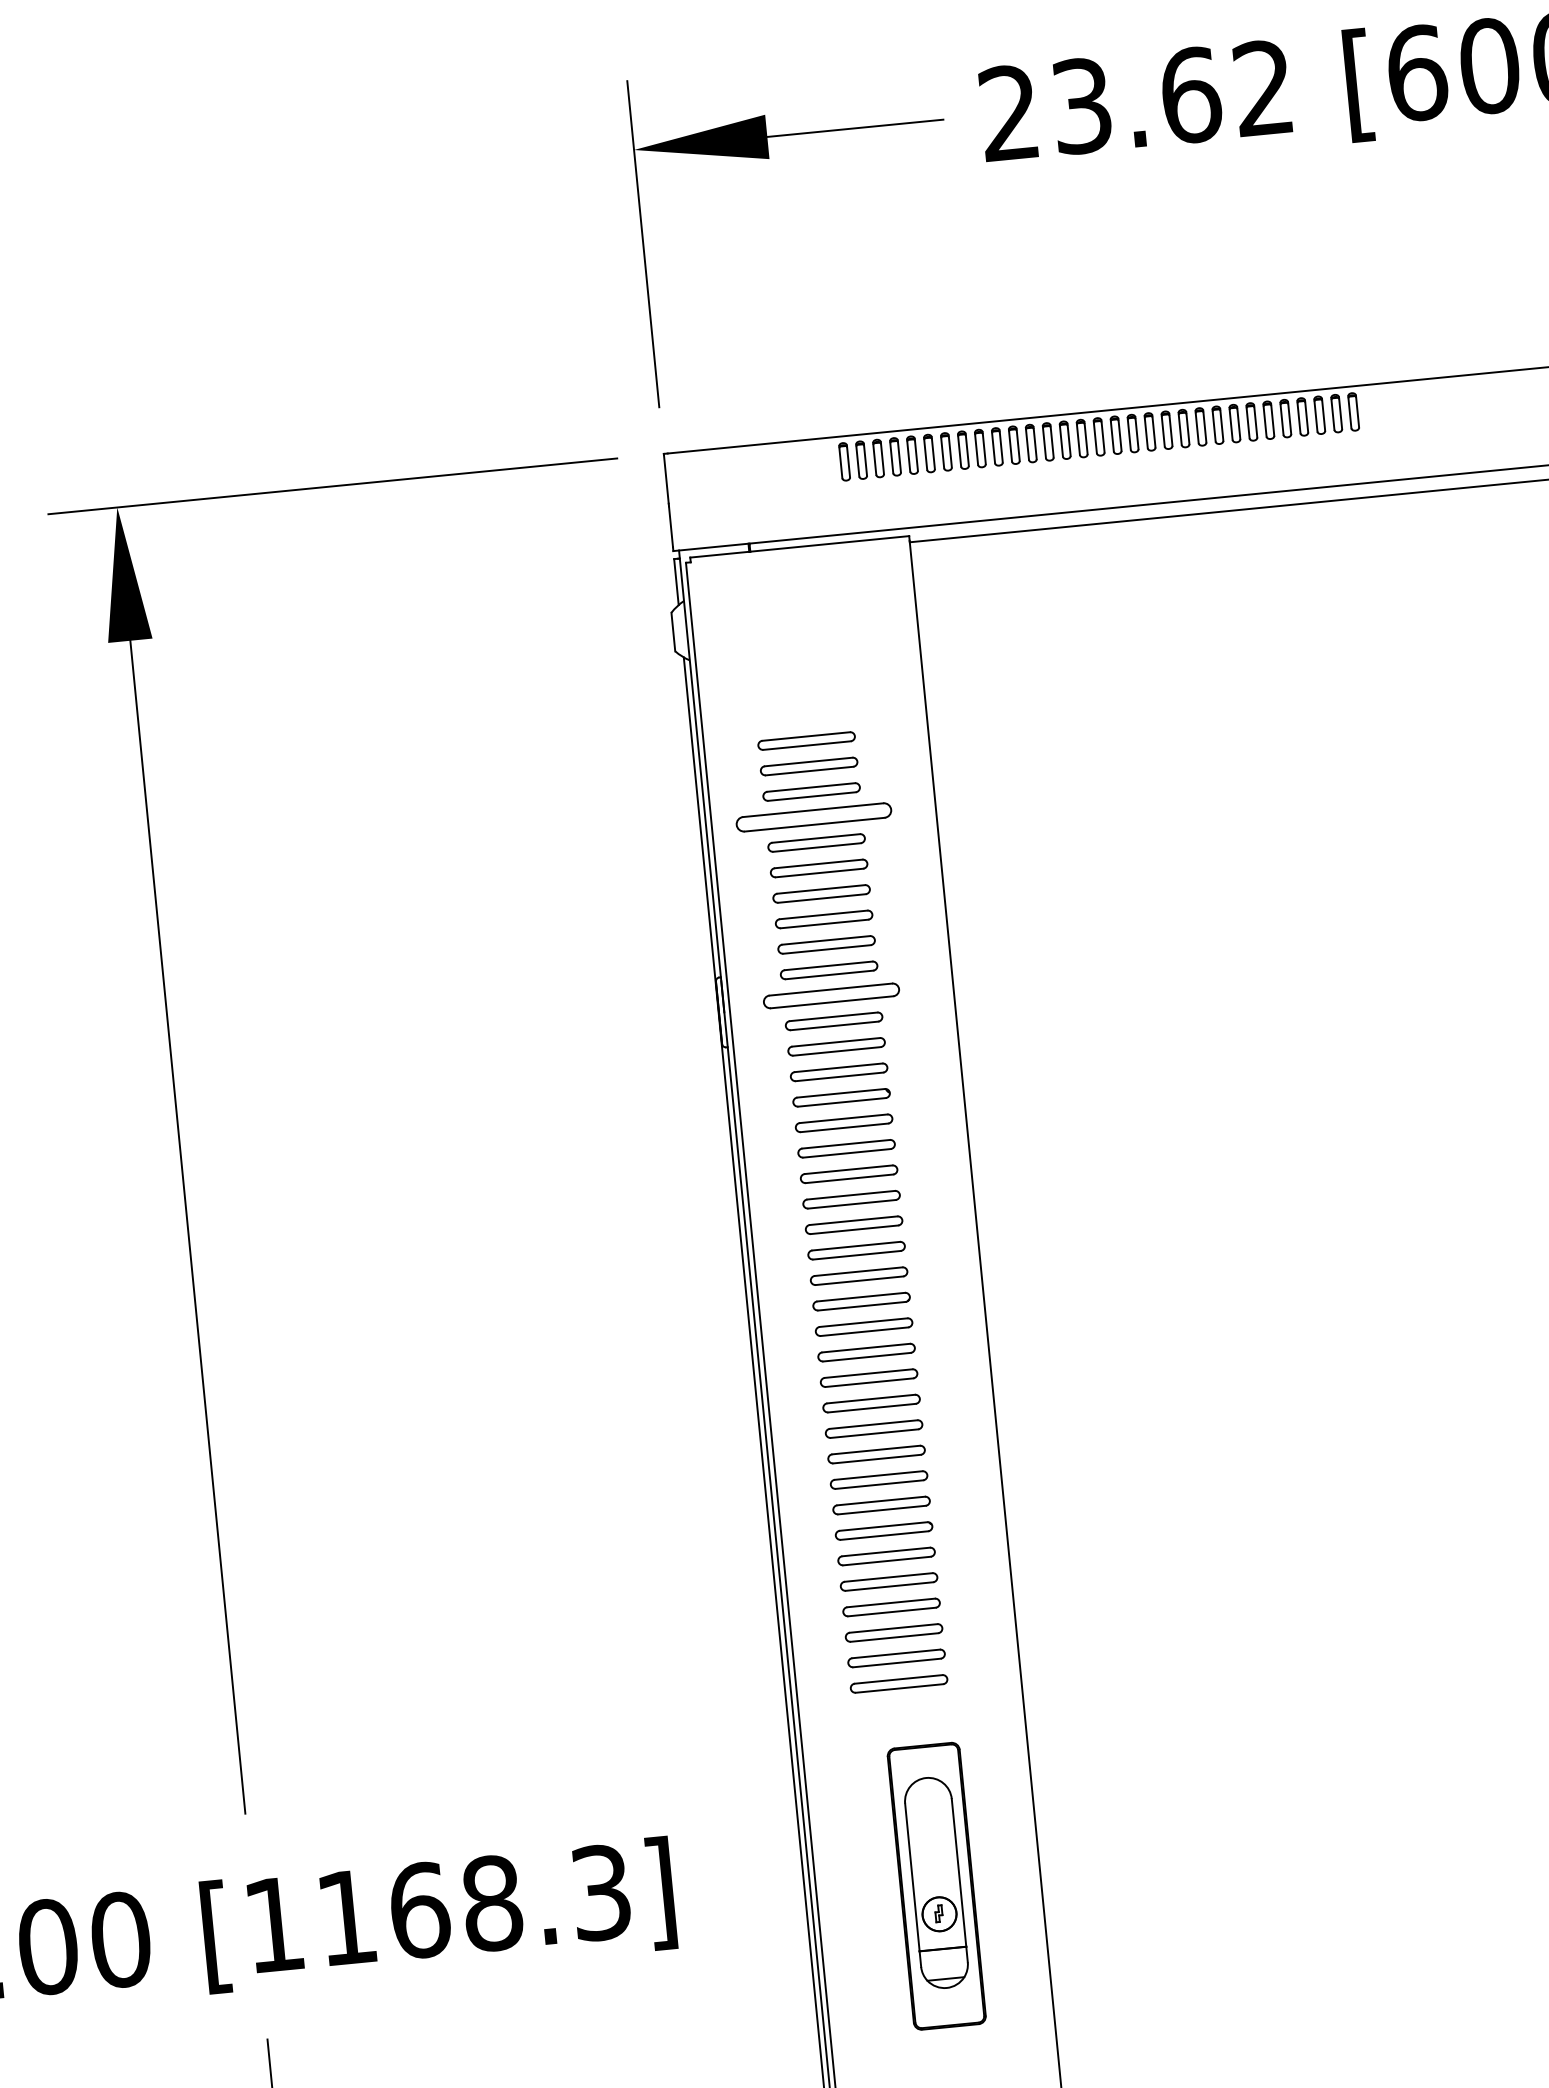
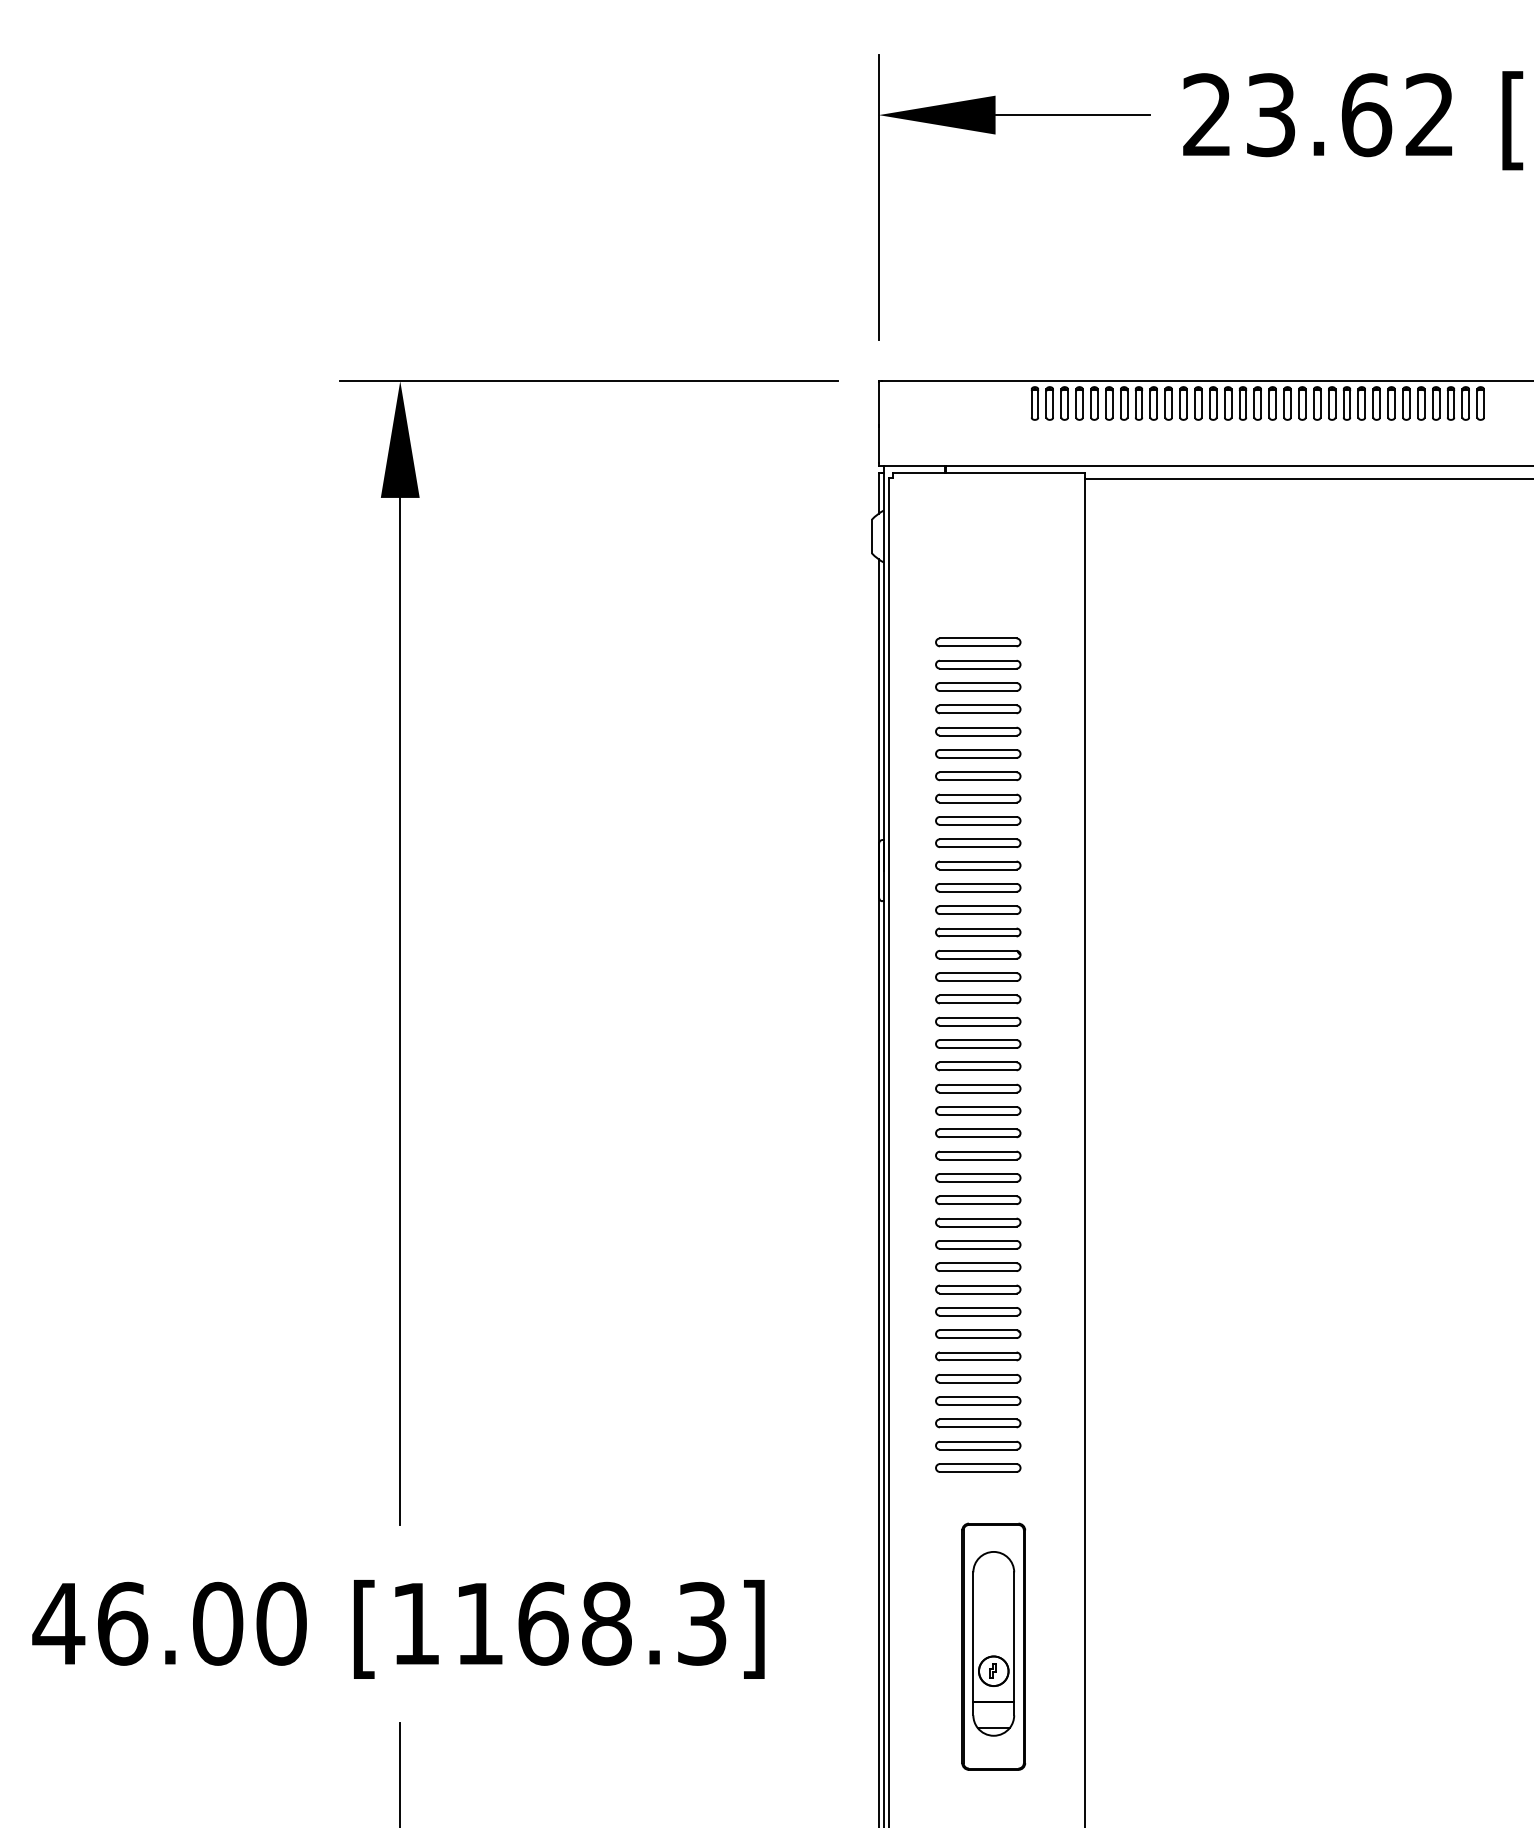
part: (814, 817) -> (978, 709), size x0.62
part: (831, 995) -> (978, 865), size x0.71

